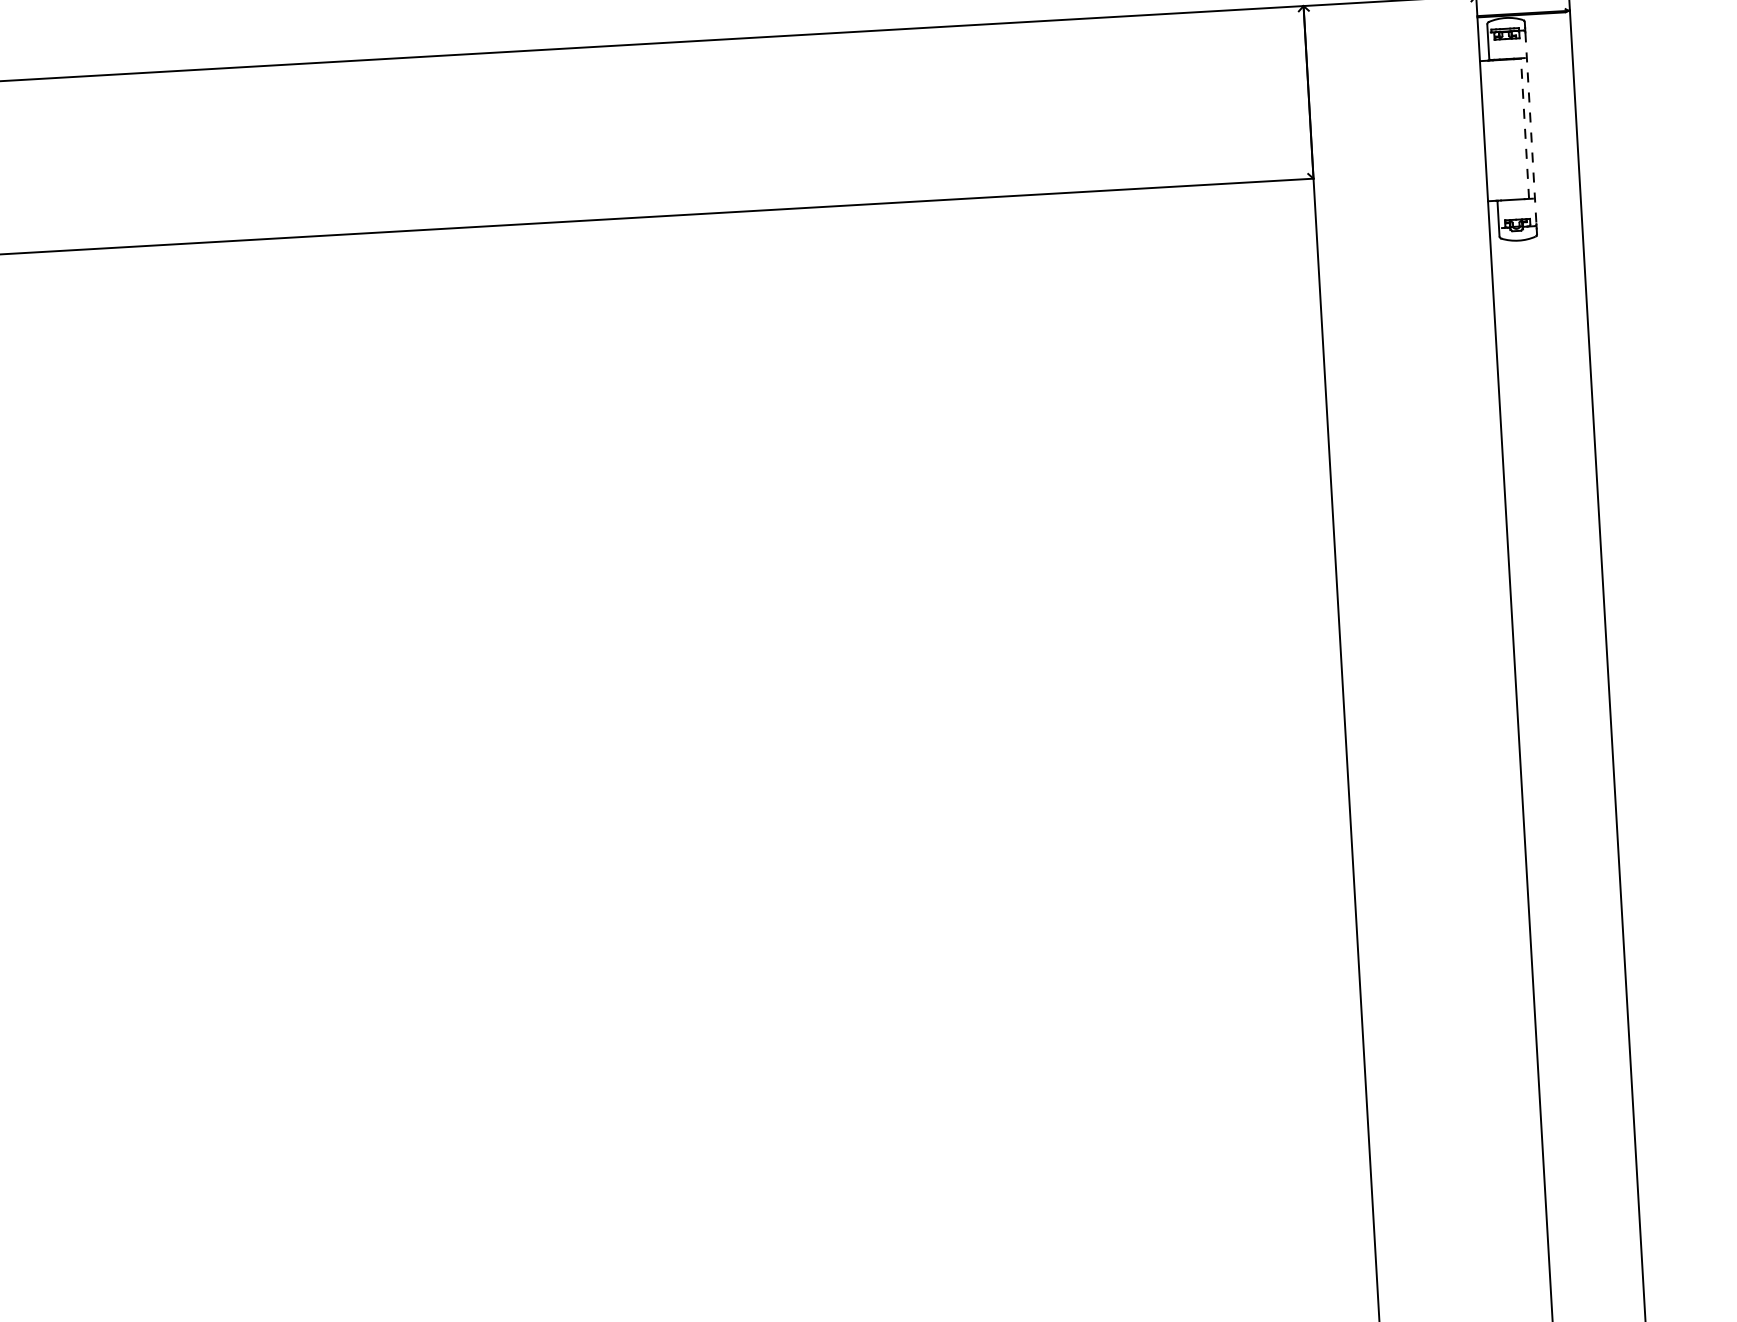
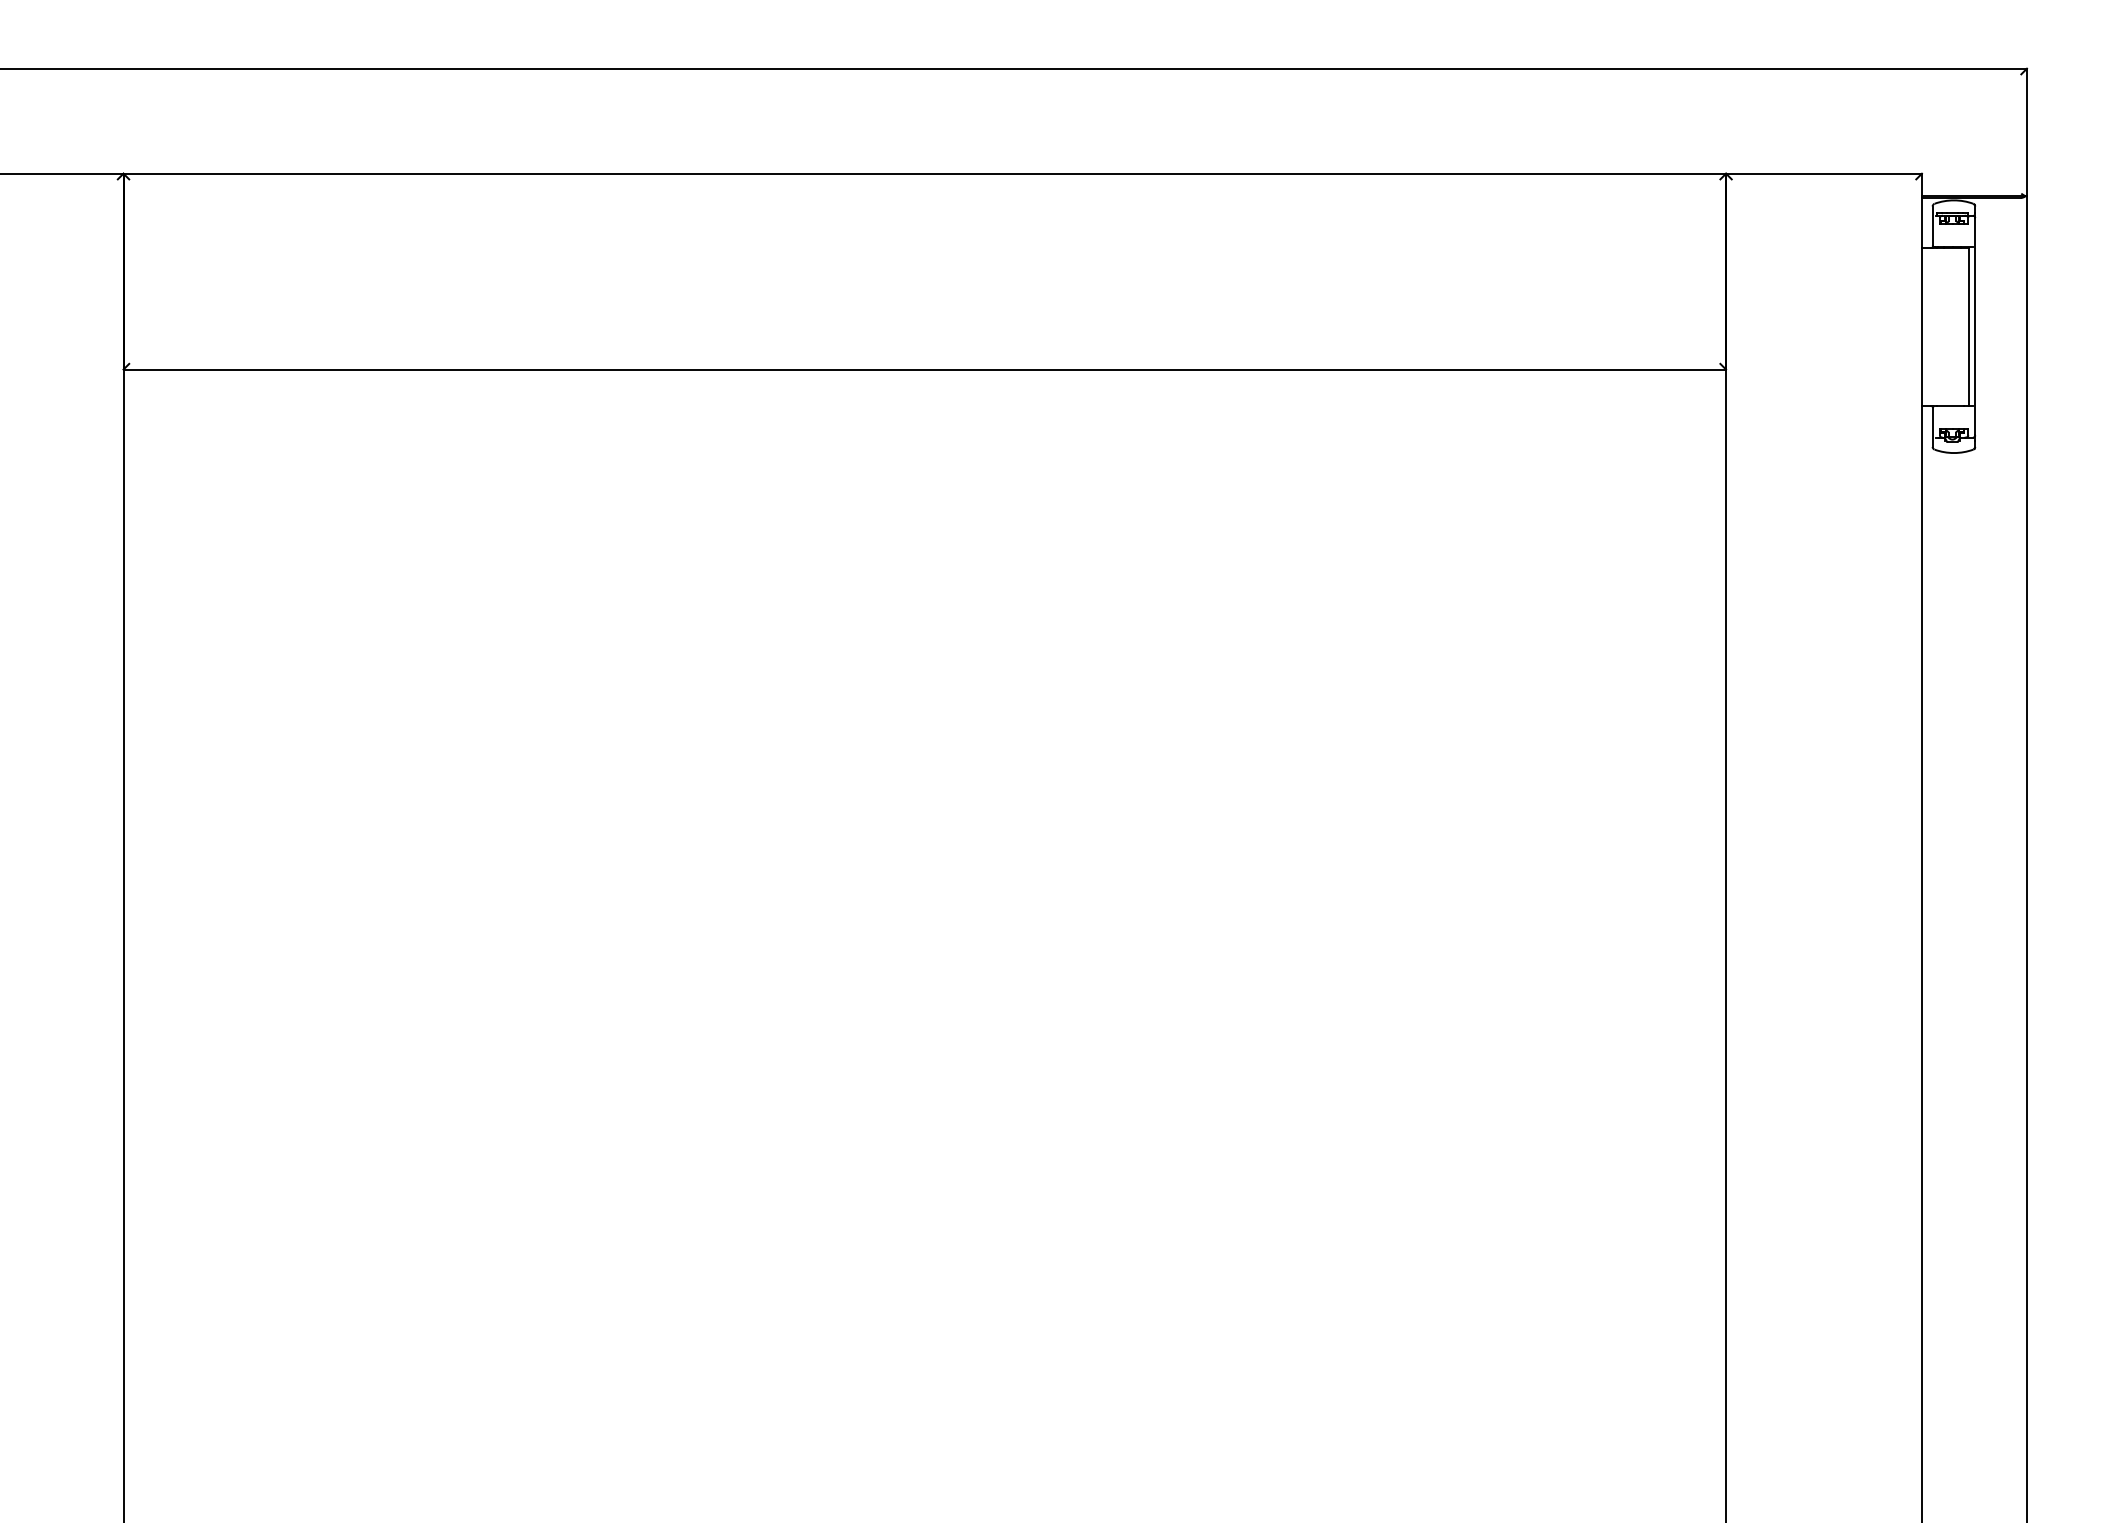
line: (1524, 128) -> (1968, 326), dashed -> solid
line: (1531, 128) -> (1975, 326), dashed -> solid

